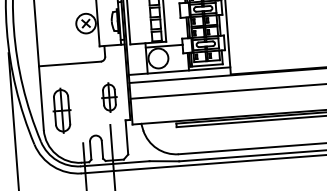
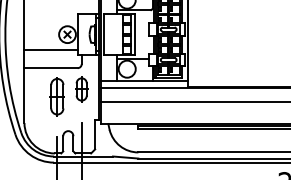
line: (67, 42) -> (50, 49), added
part: (109, 97) -> (81, 89), moved
part: (61, 110) -> (56, 96), moved

